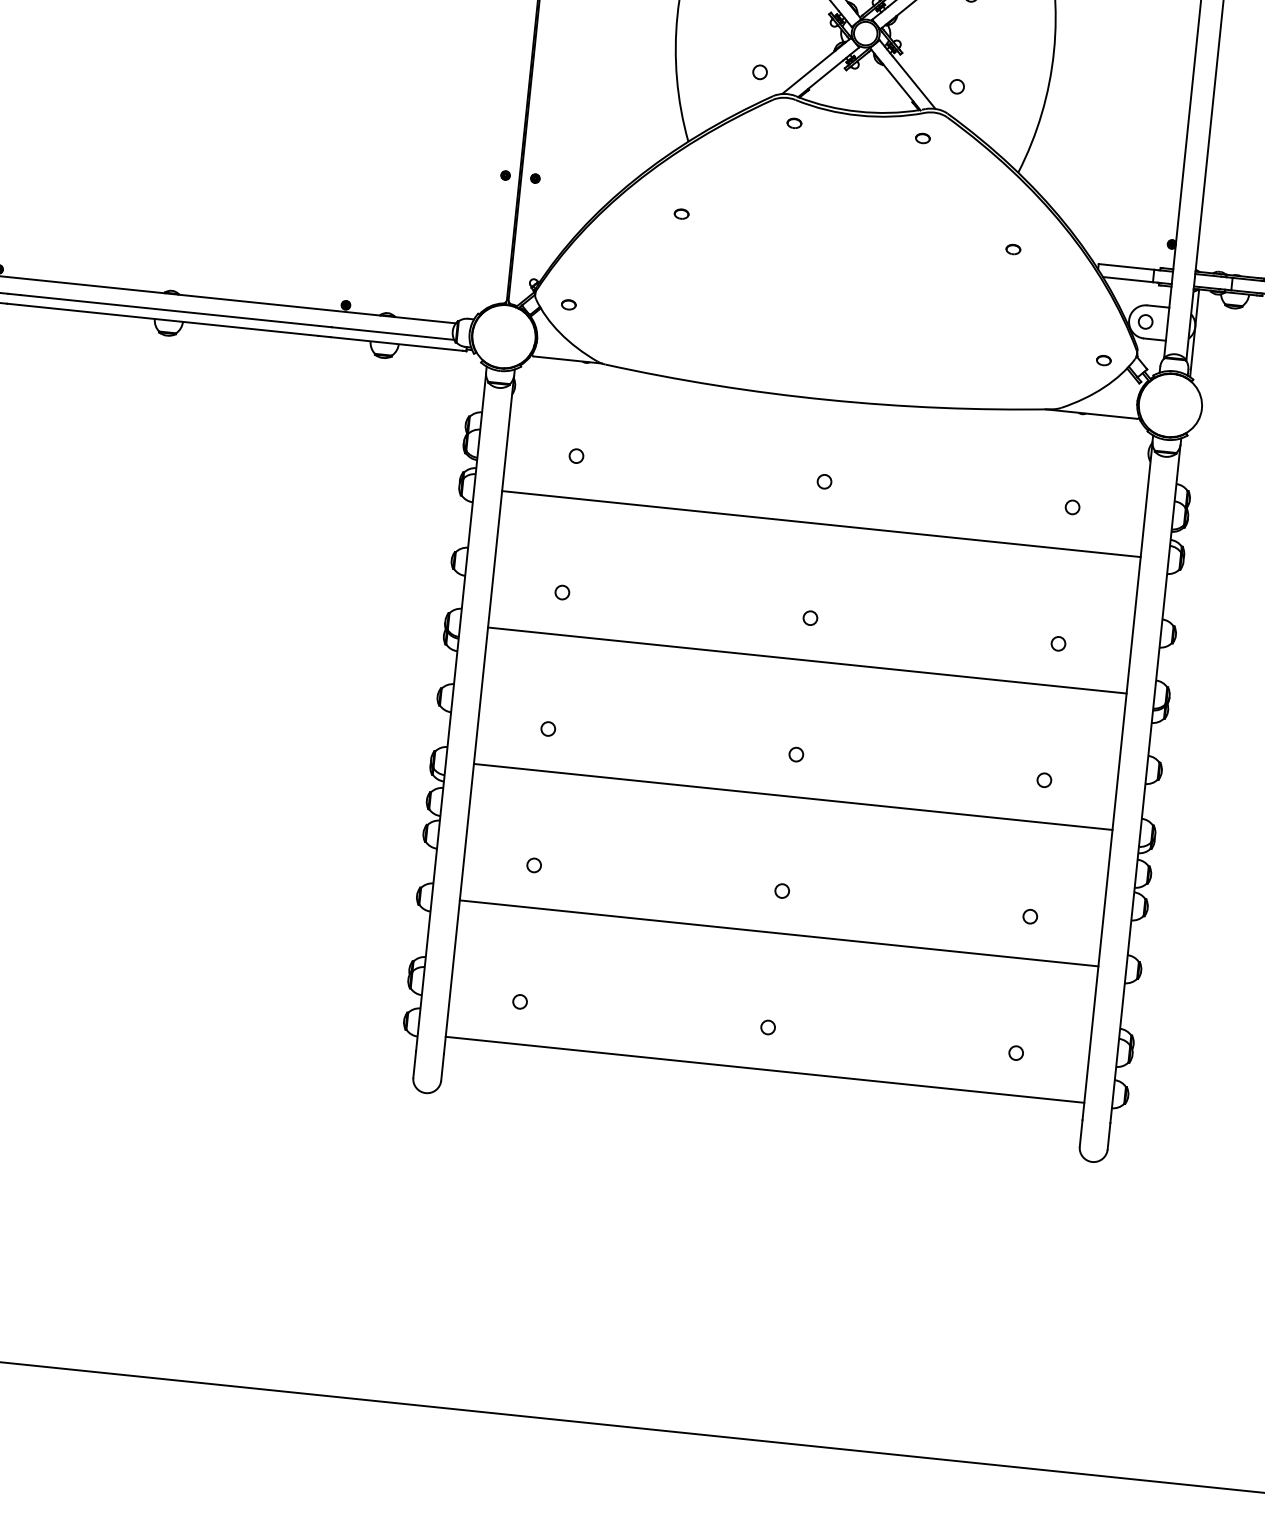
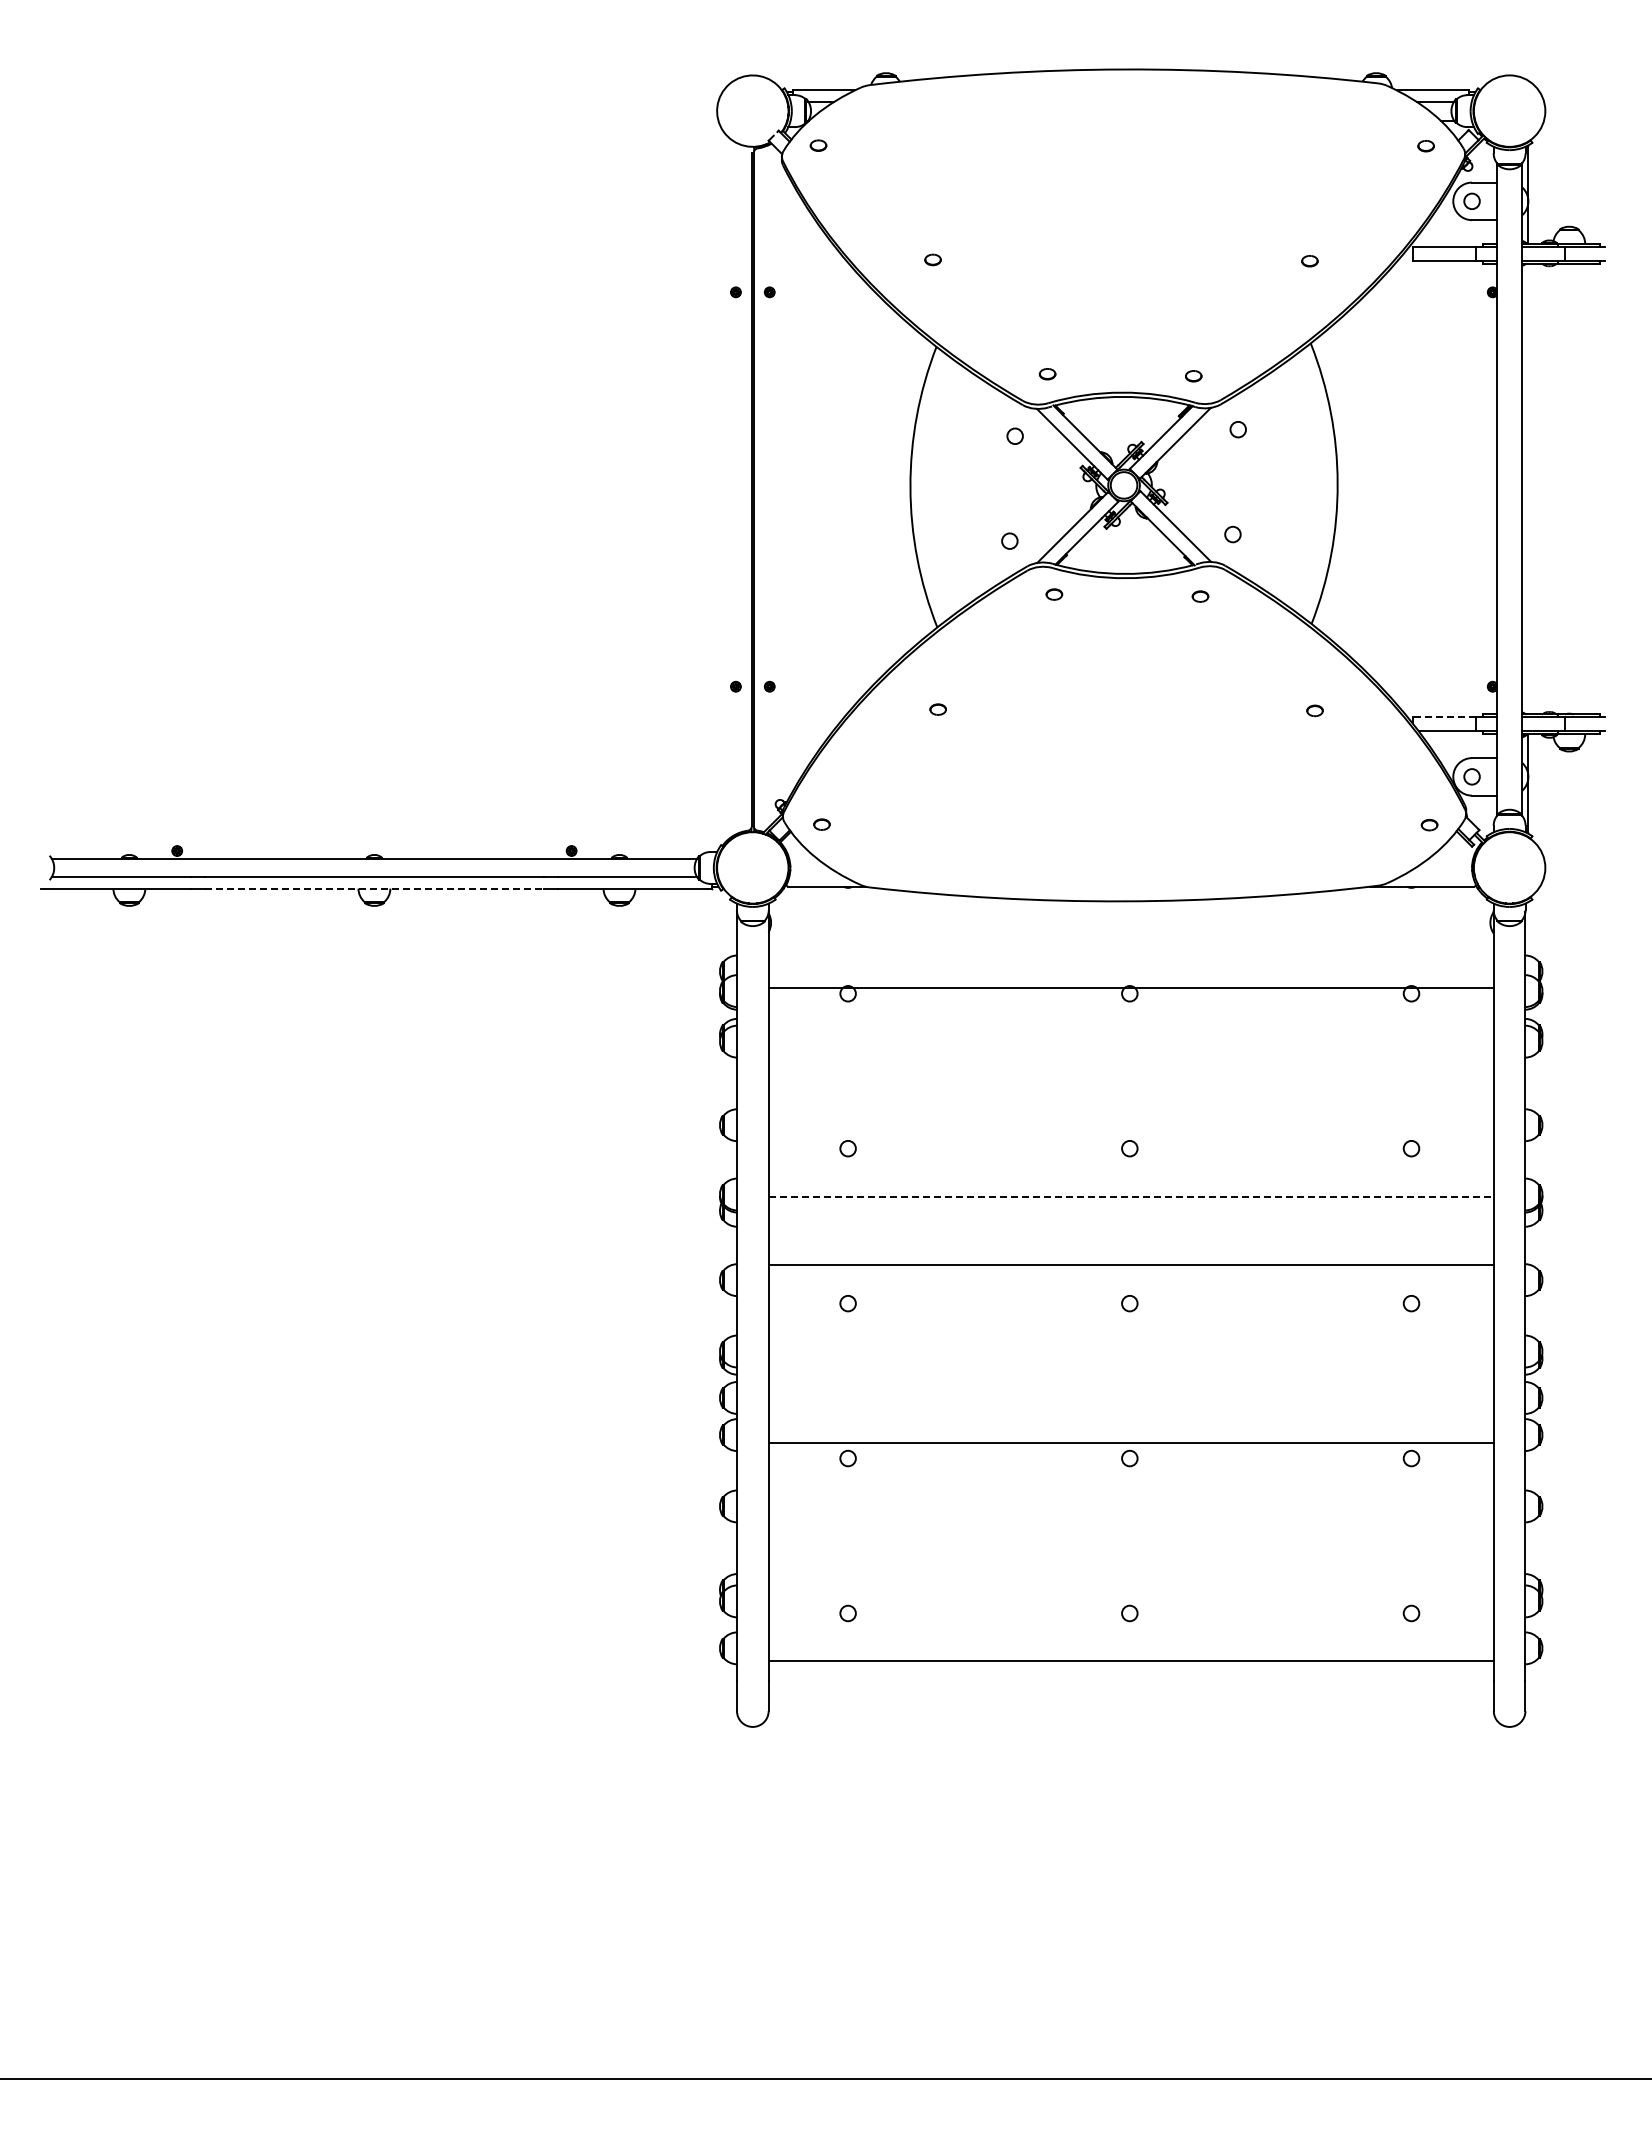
line: (1126, 267) -> (1444, 717), solid -> dashed
line: (168, 320) -> (374, 888), solid -> dashed
line: (820, 523) -> (1130, 987), moved
line: (807, 660) -> (1131, 1196), solid -> dashed
line: (792, 796) -> (1130, 1264), moved
line: (778, 933) -> (1130, 1443), moved

